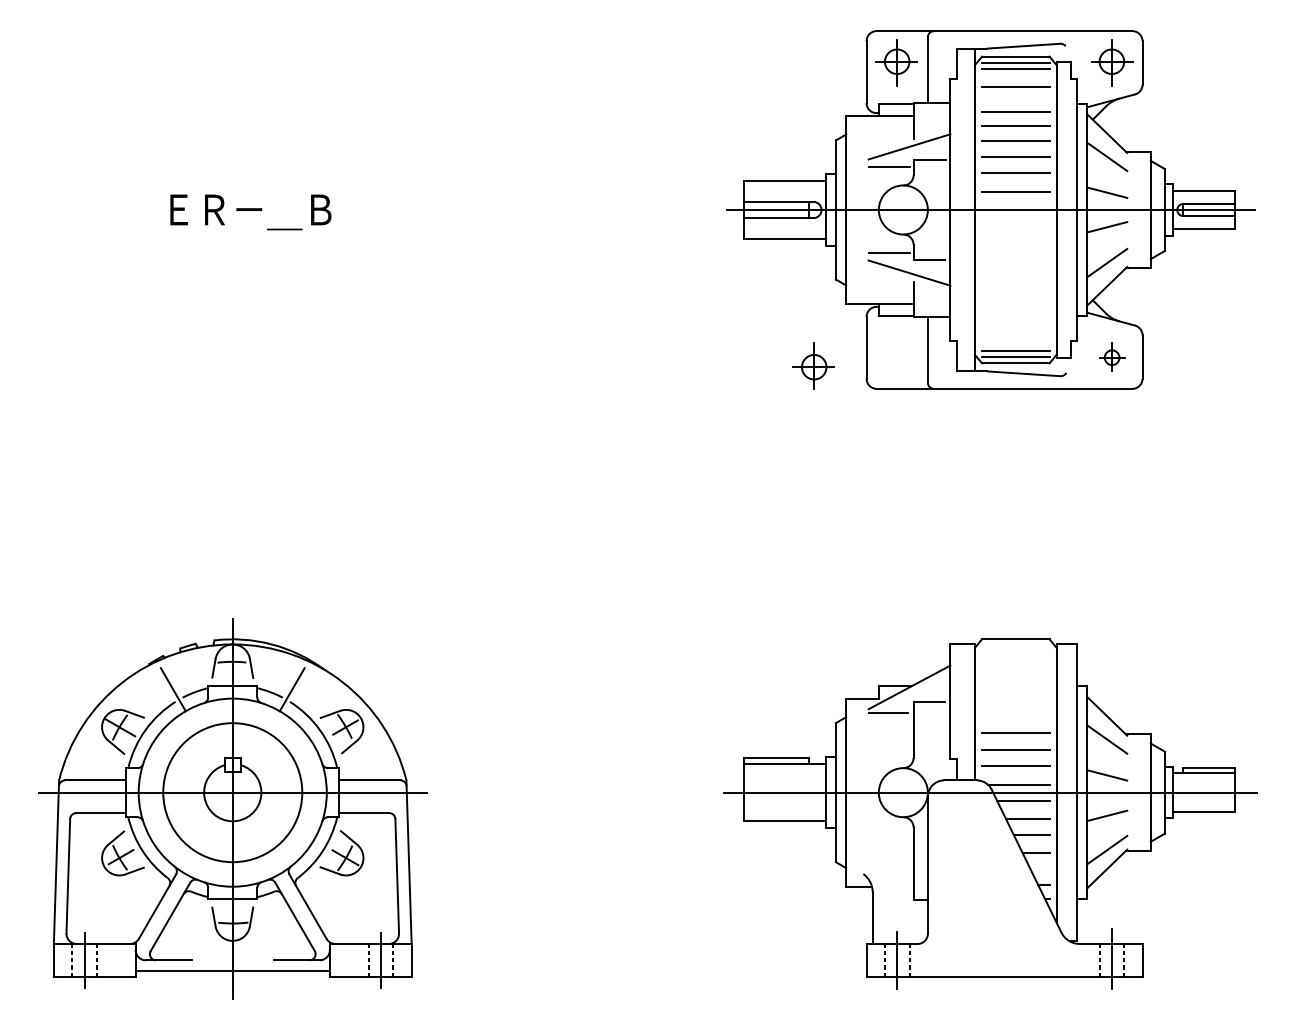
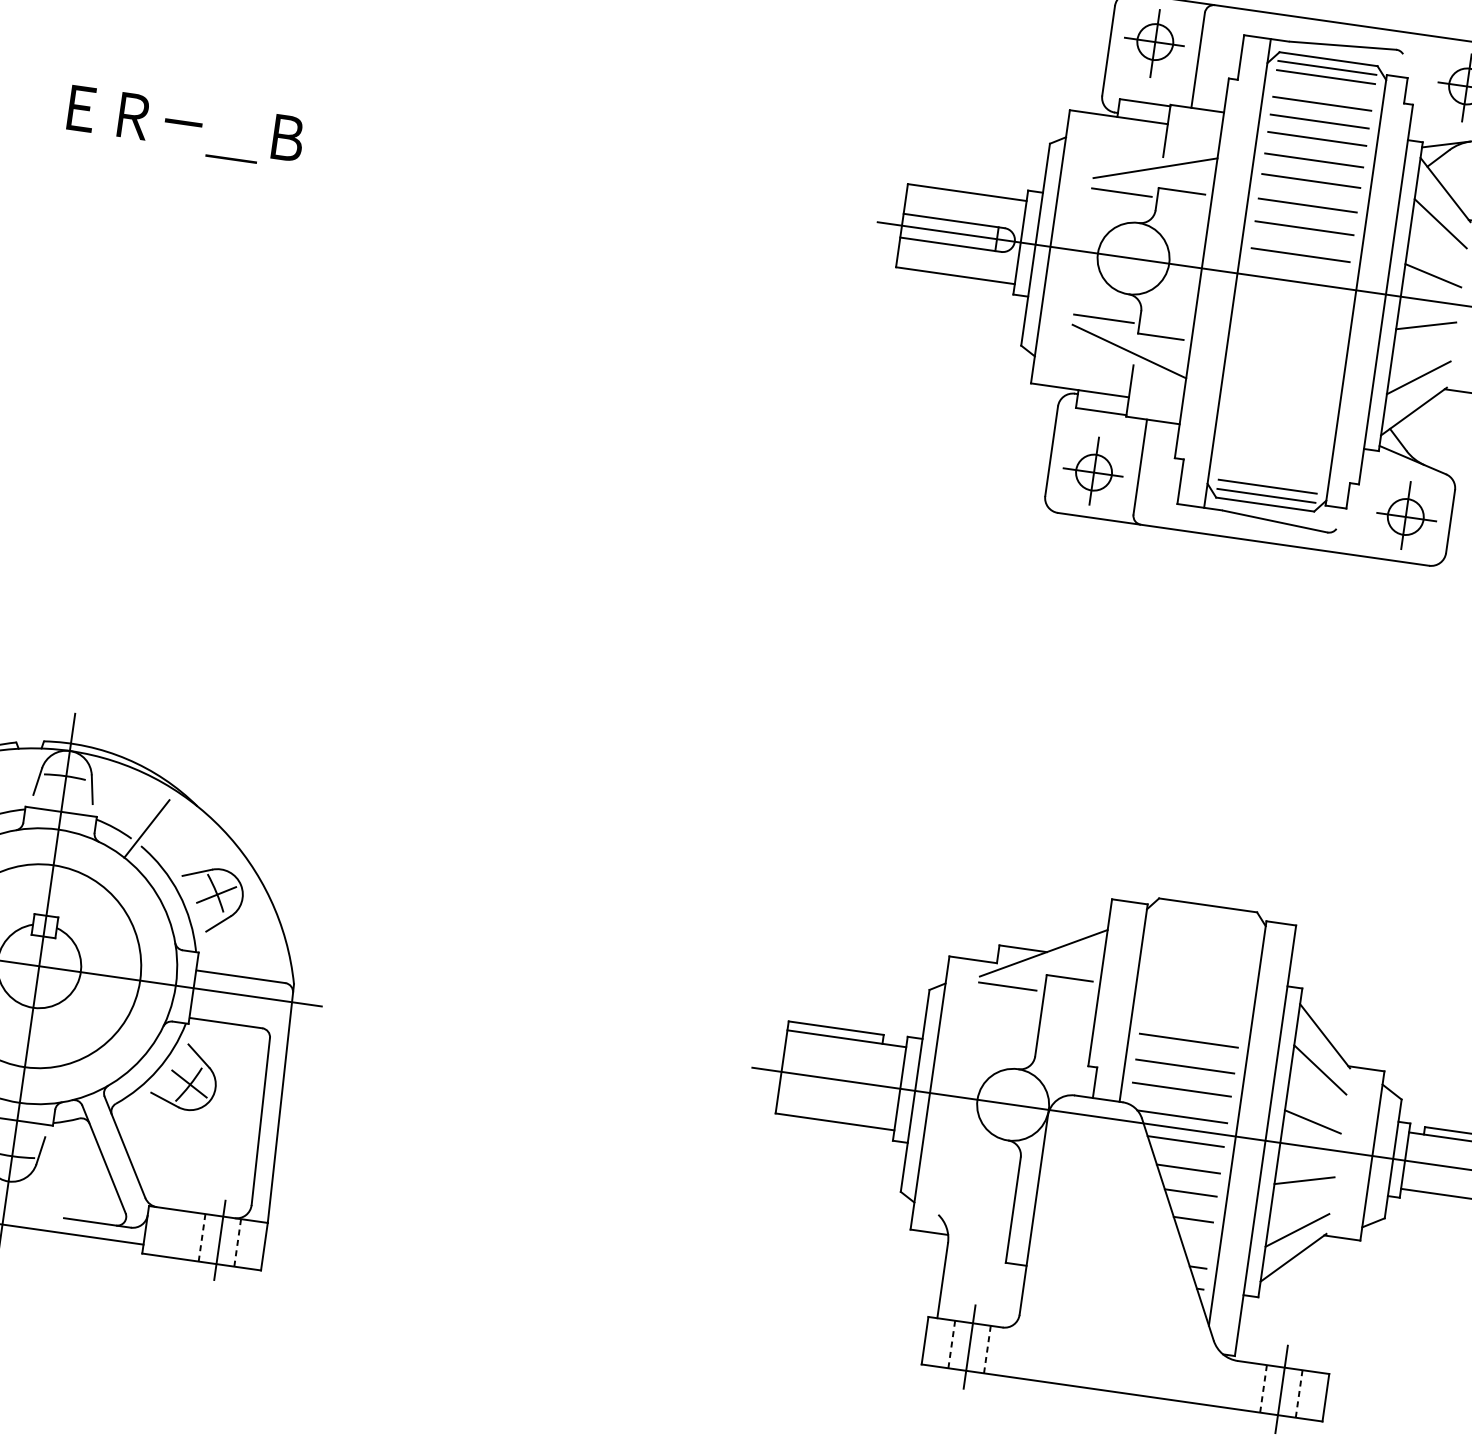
line: (1015, 99) -> (1319, 121), added
part: (1112, 356) -> (1407, 514), size x1.67
part: (813, 365) -> (1093, 469), moved

